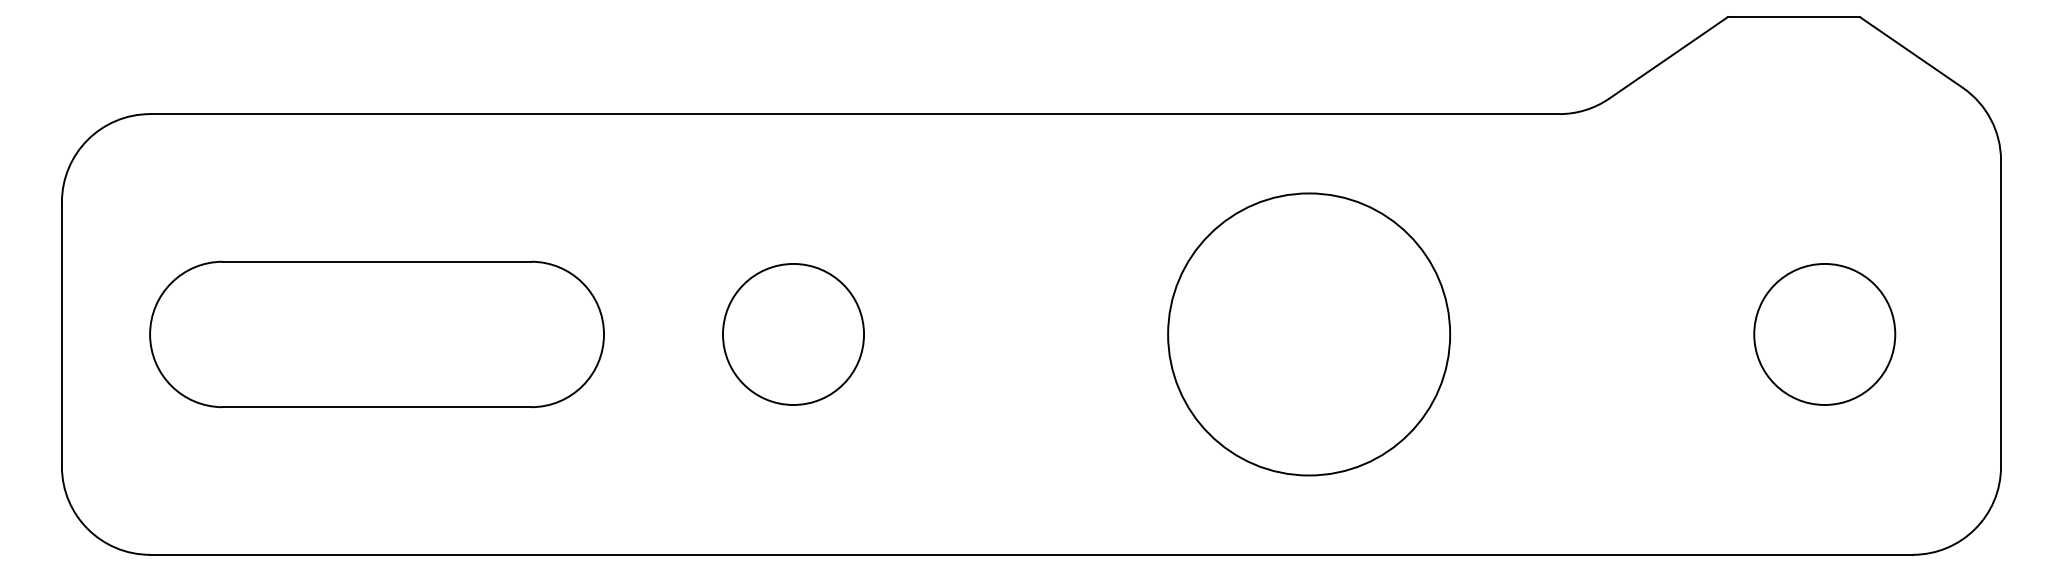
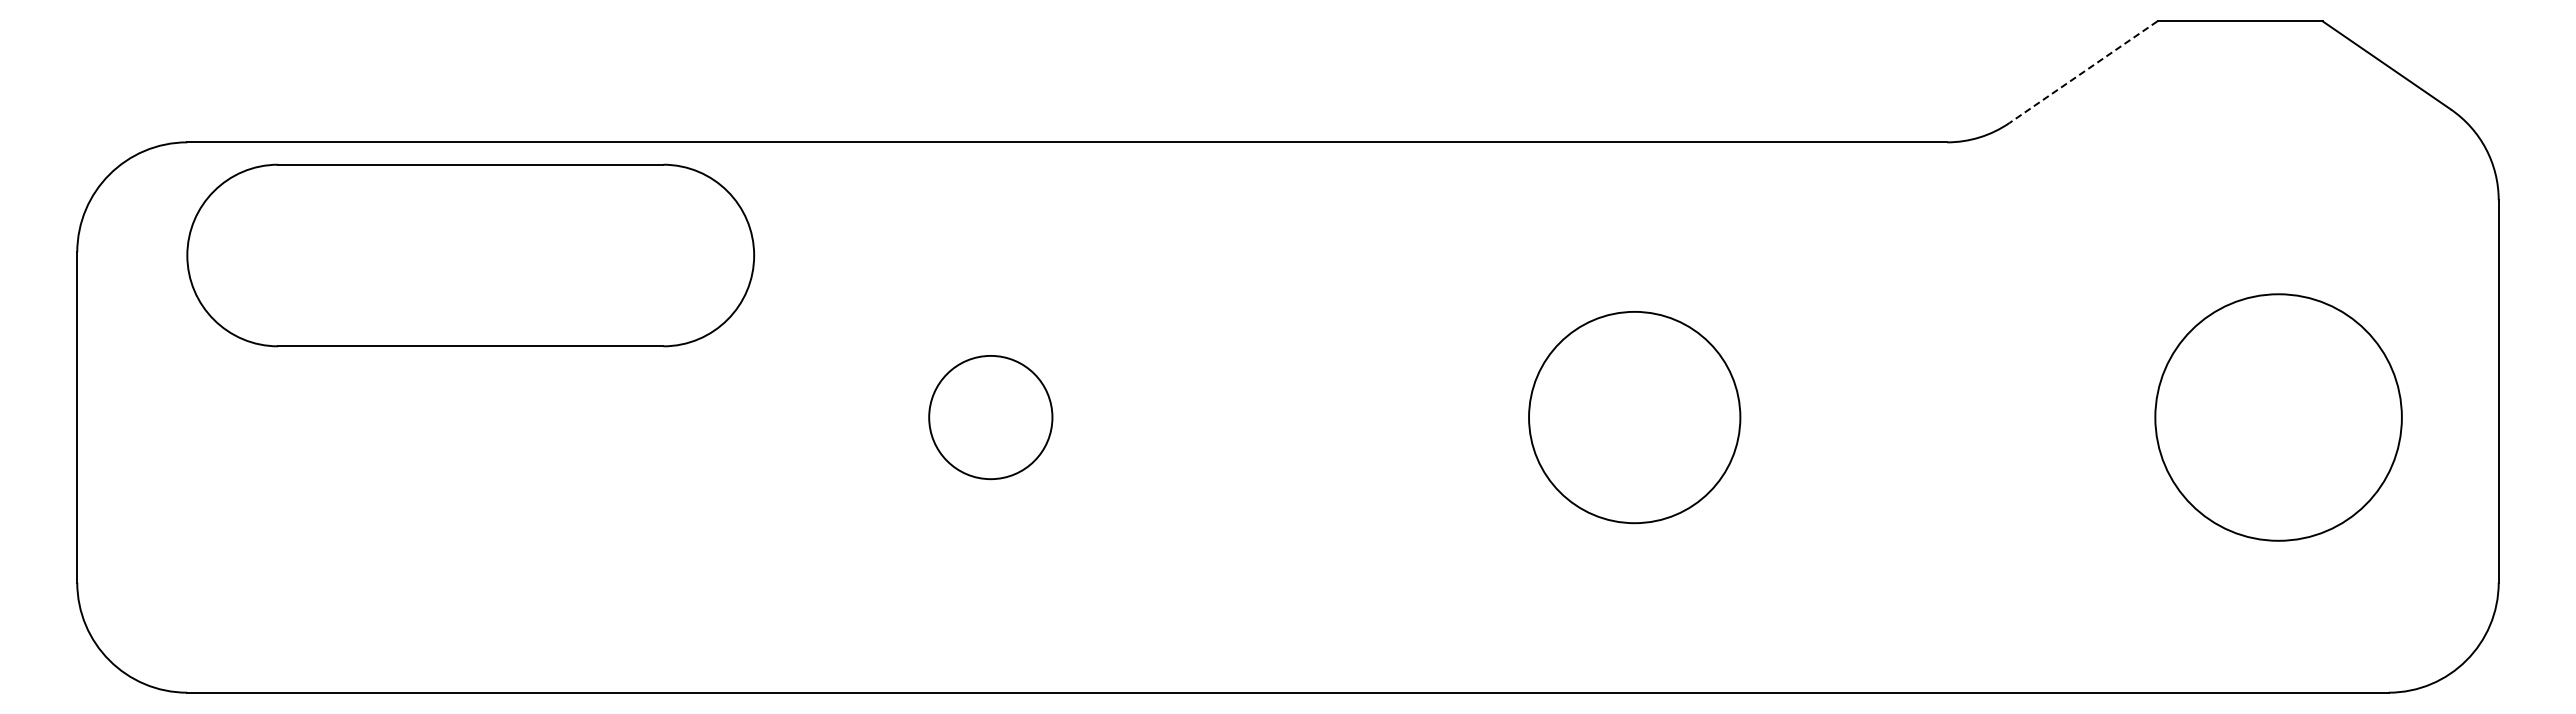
line: (1668, 58) -> (2083, 72), solid -> dashed
part: (376, 334) -> (470, 255), moved
circle: (793, 334) -> (990, 417), size x0.7
circle: (1308, 334) -> (1634, 417), size x0.6
circle: (1824, 334) -> (2278, 417), size x1.4

